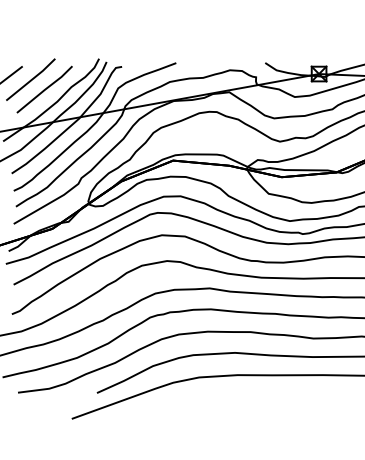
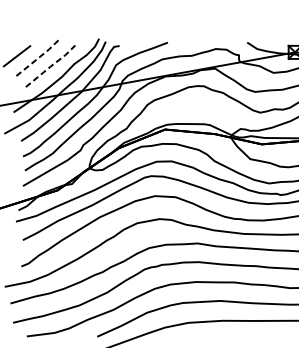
line: (32, 79) -> (39, 57), solid -> dashed
line: (45, 89) -> (51, 66), solid -> dashed

